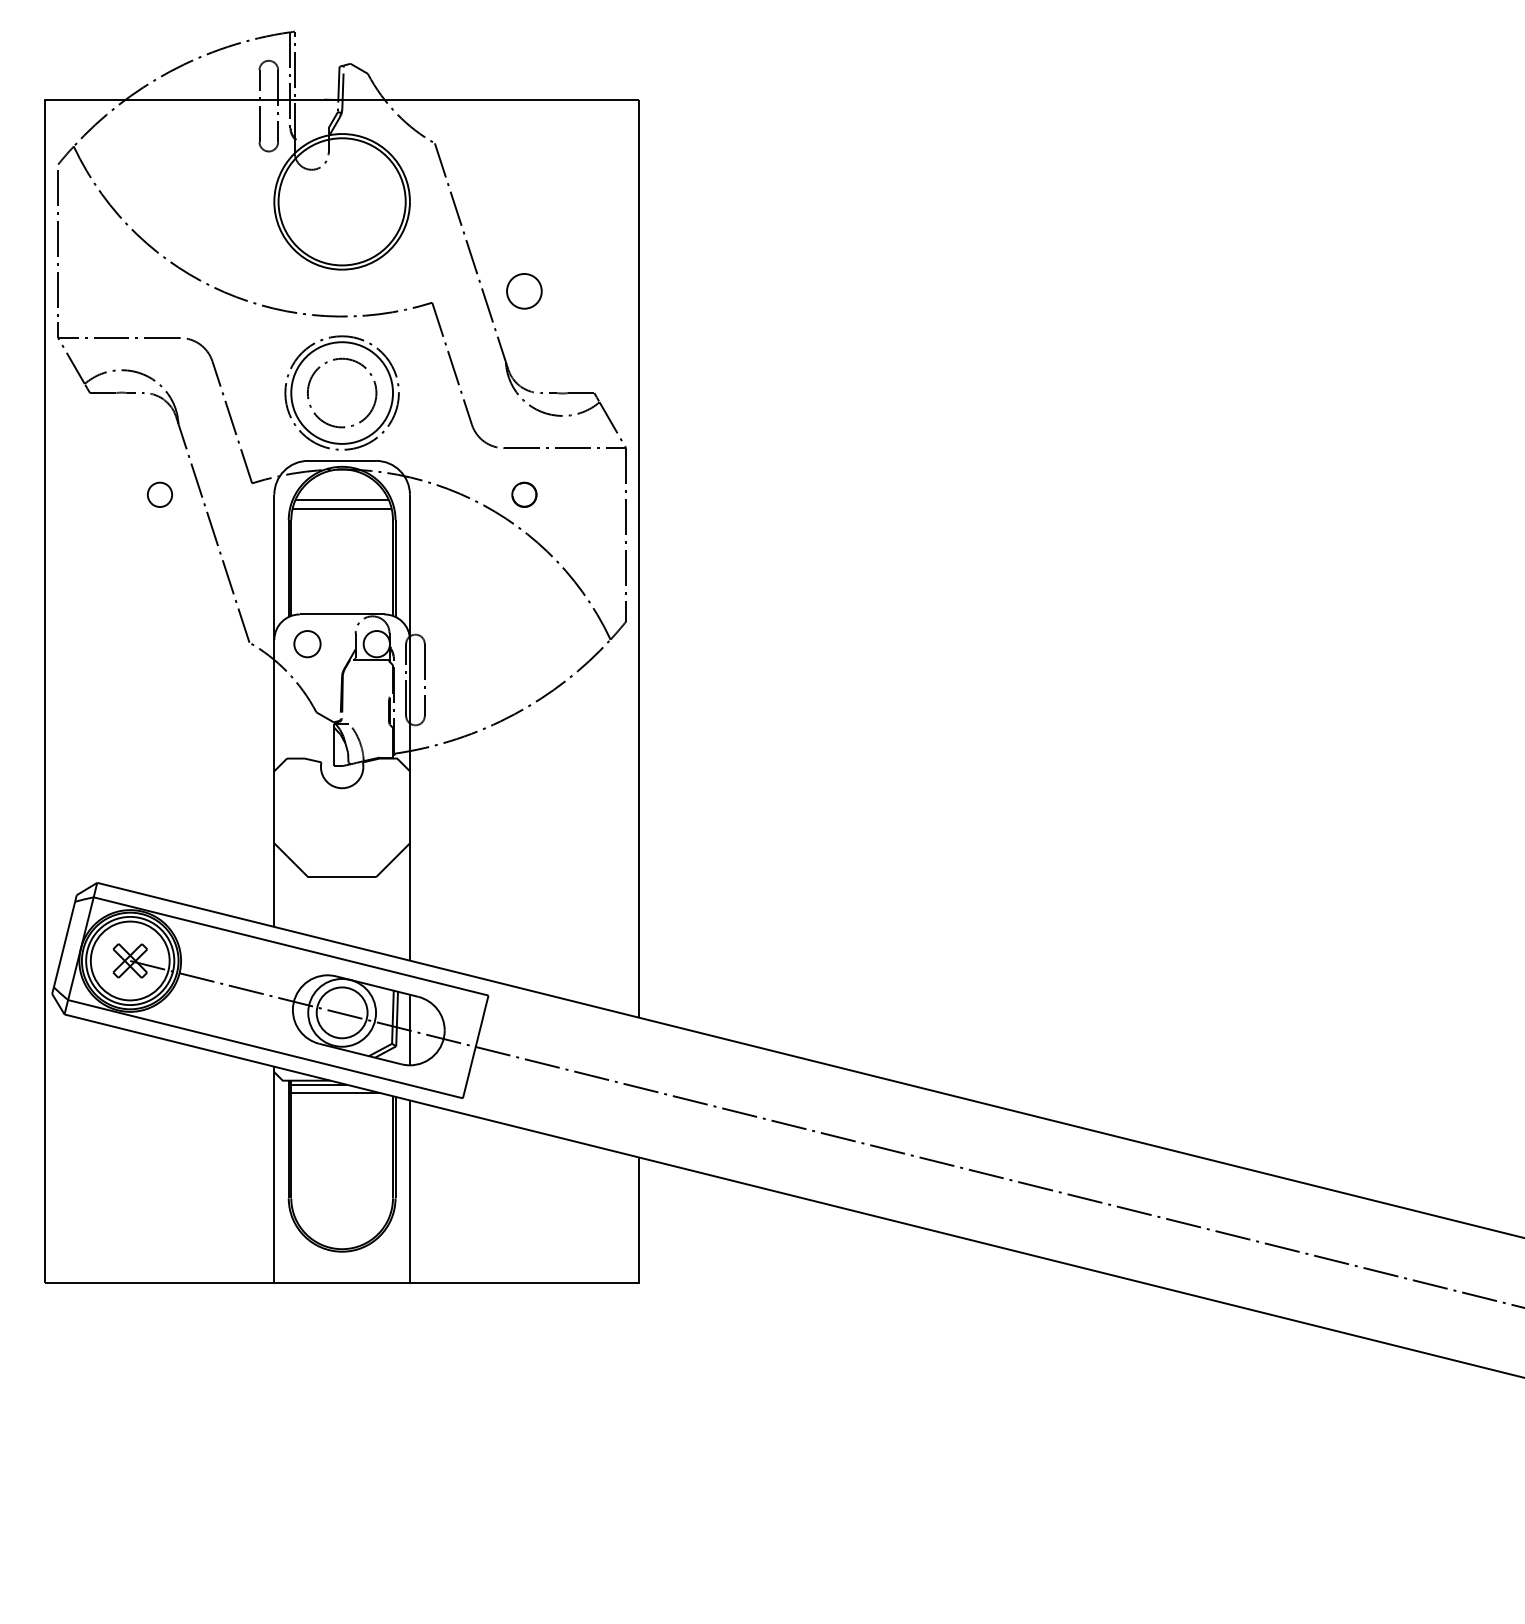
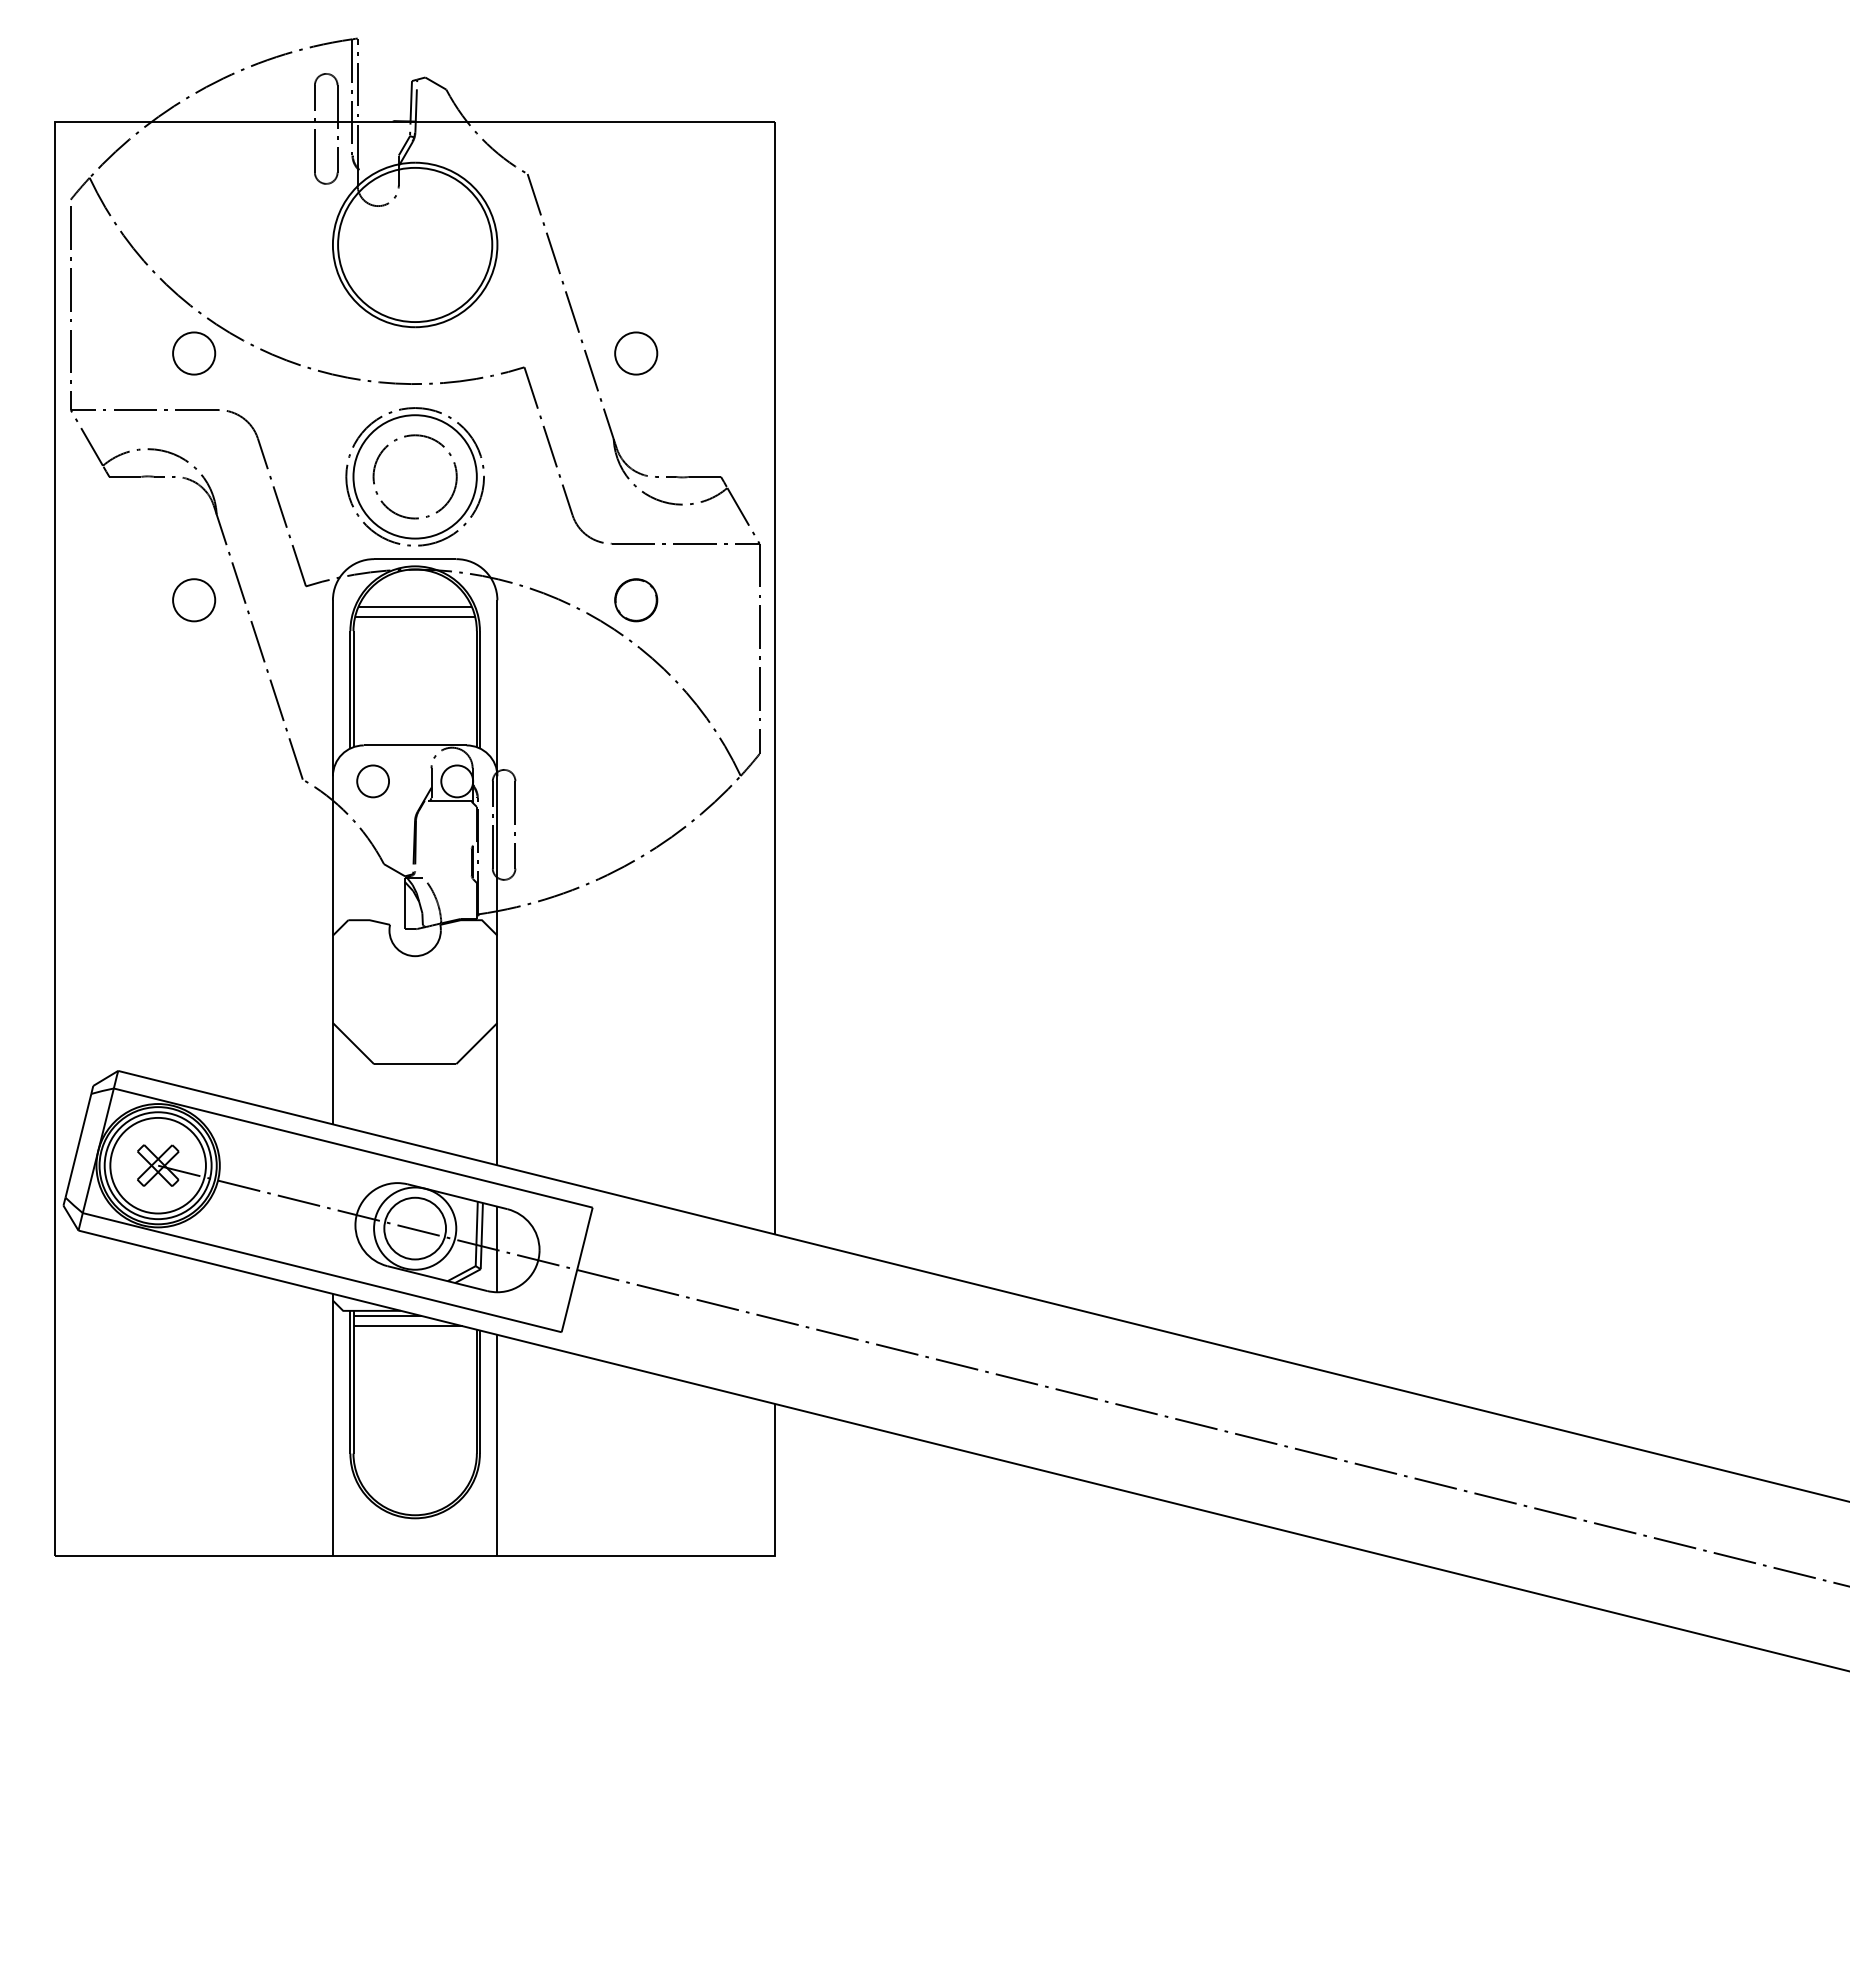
part: (160, 291) -> (194, 353), added
part: (160, 494) -> (194, 600), size x1.43
part: (524, 494) -> (636, 600), size x1.43

